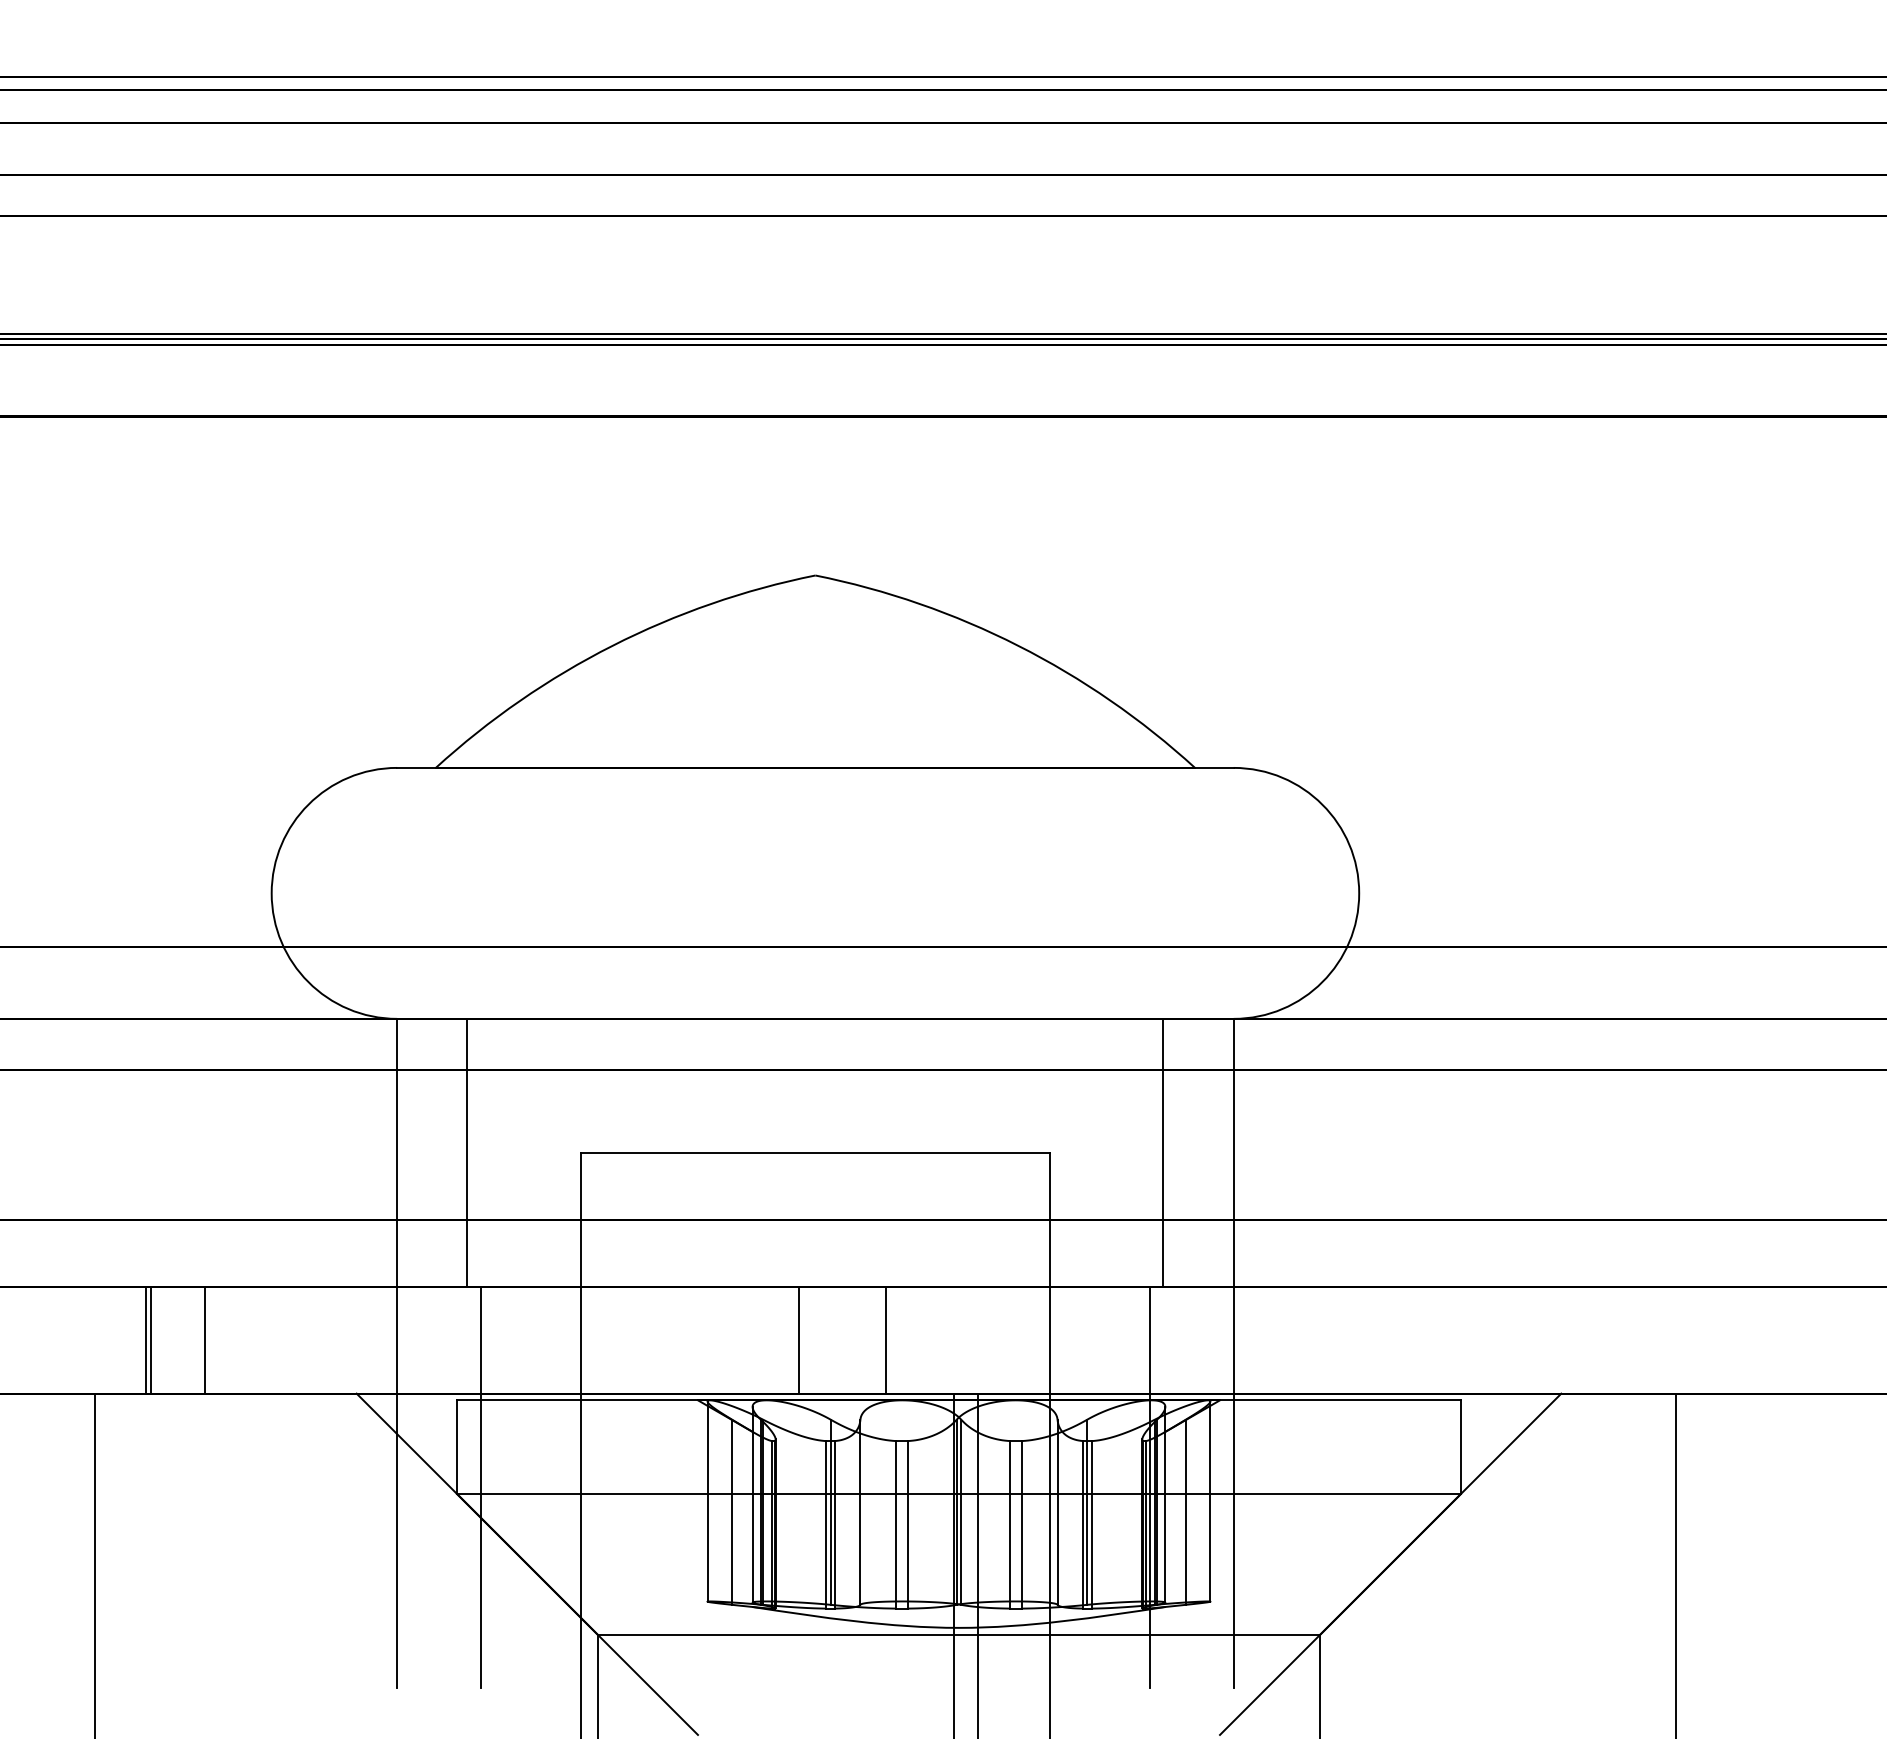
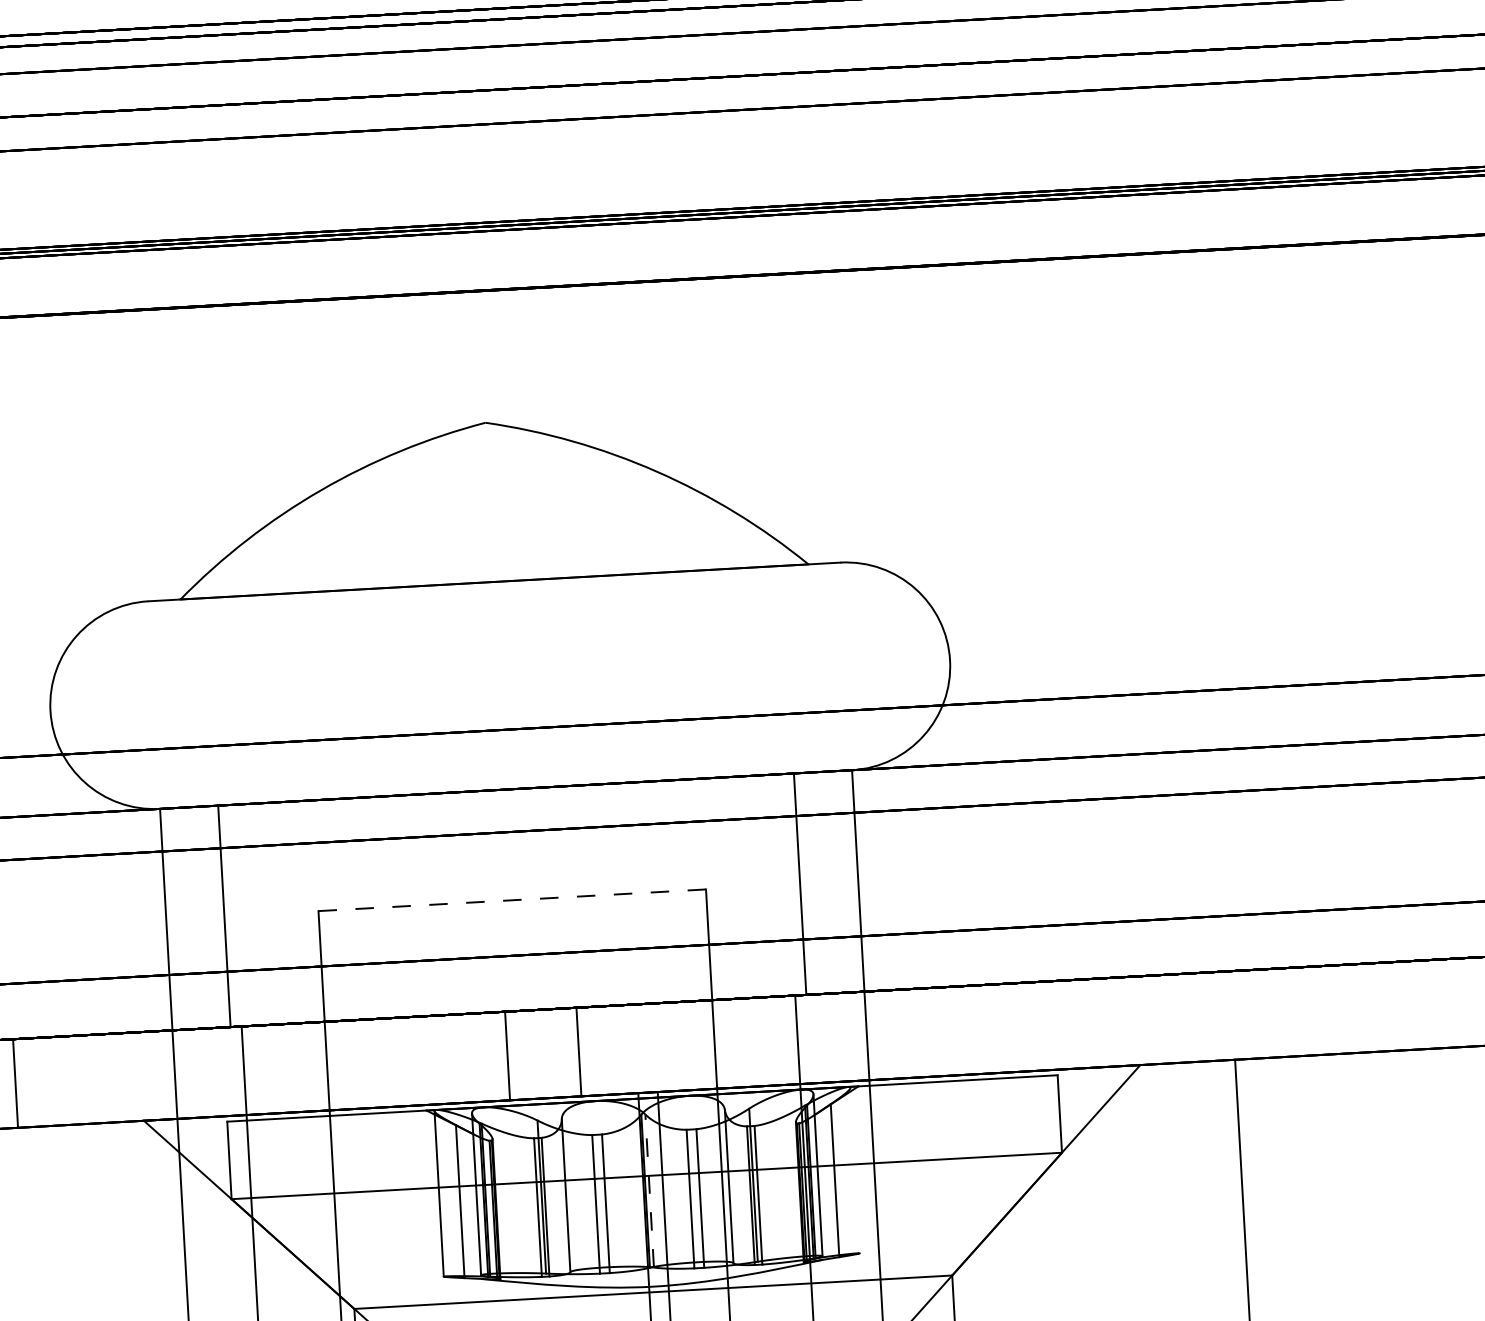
line: (815, 1152) -> (512, 900), solid -> dashed
line: (1210, 1500) -> (855, 1169), removed
line: (961, 1512) -> (649, 1191), solid -> dashed

